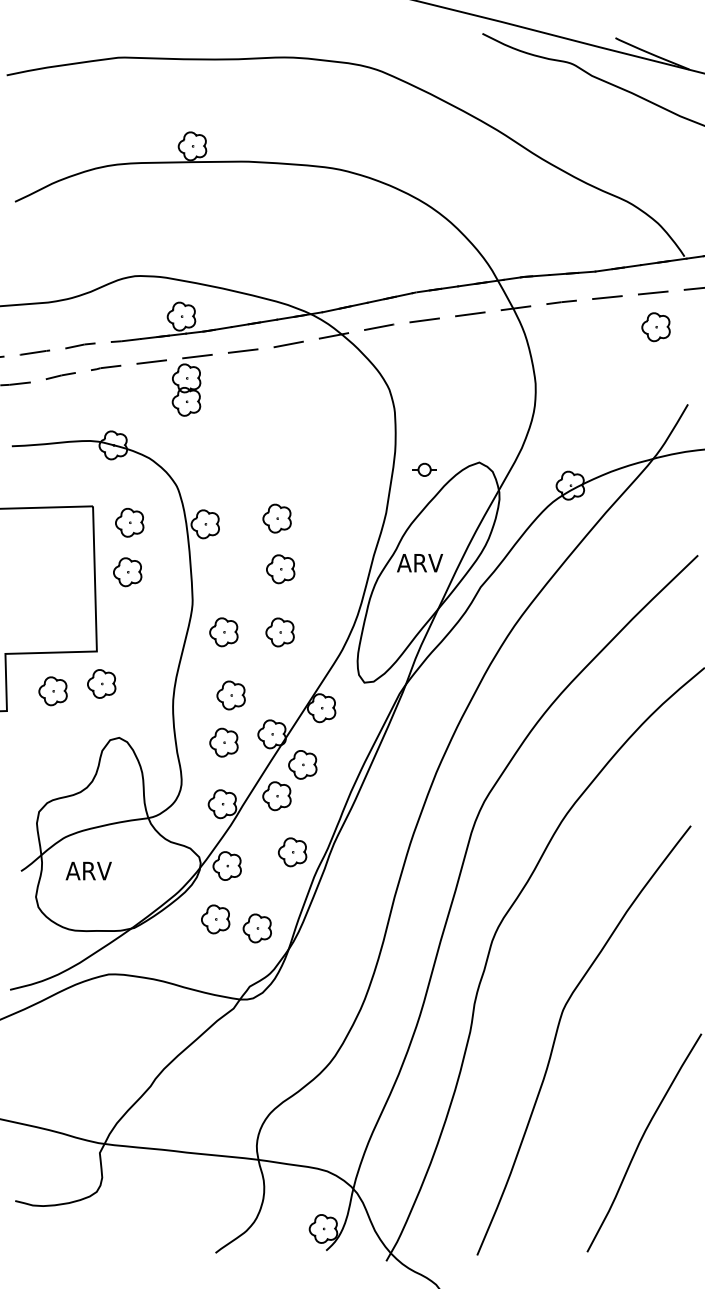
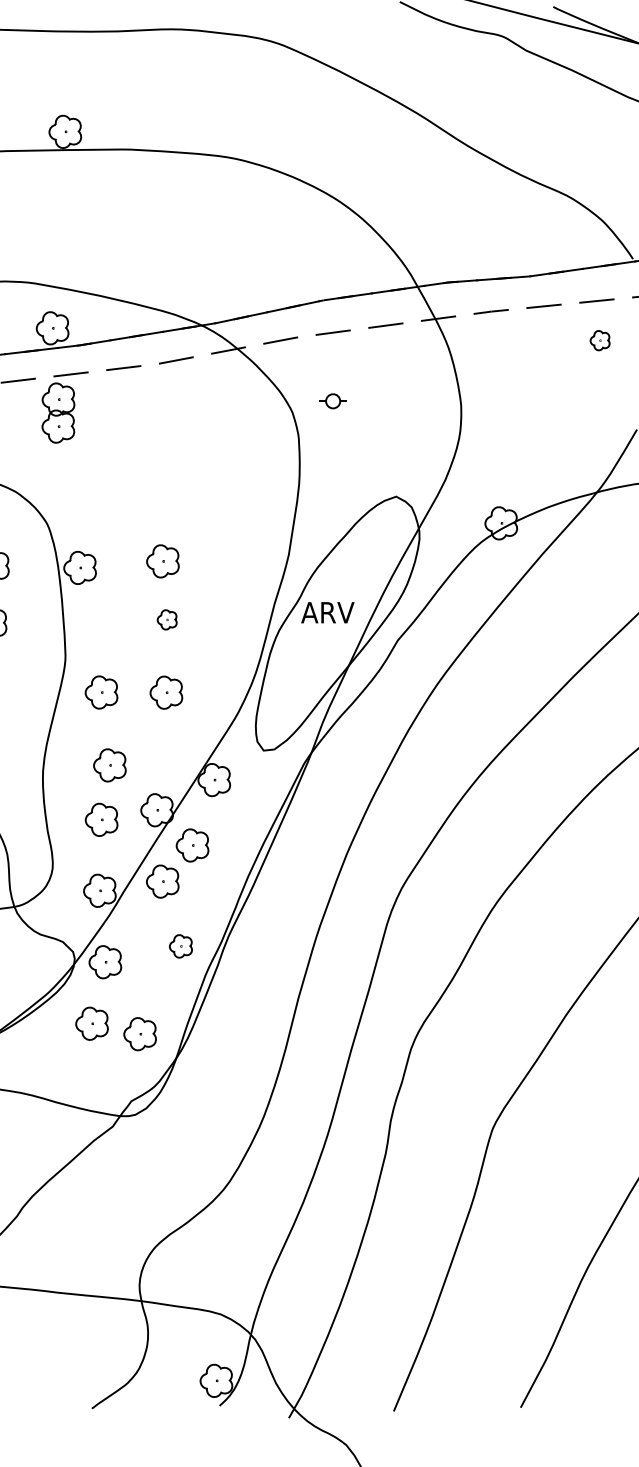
part: (655, 327) -> (599, 340), size x0.6
part: (424, 469) -> (332, 400), moved
part: (280, 569) -> (166, 620), size x0.6
part: (292, 852) -> (180, 946), size x0.7

